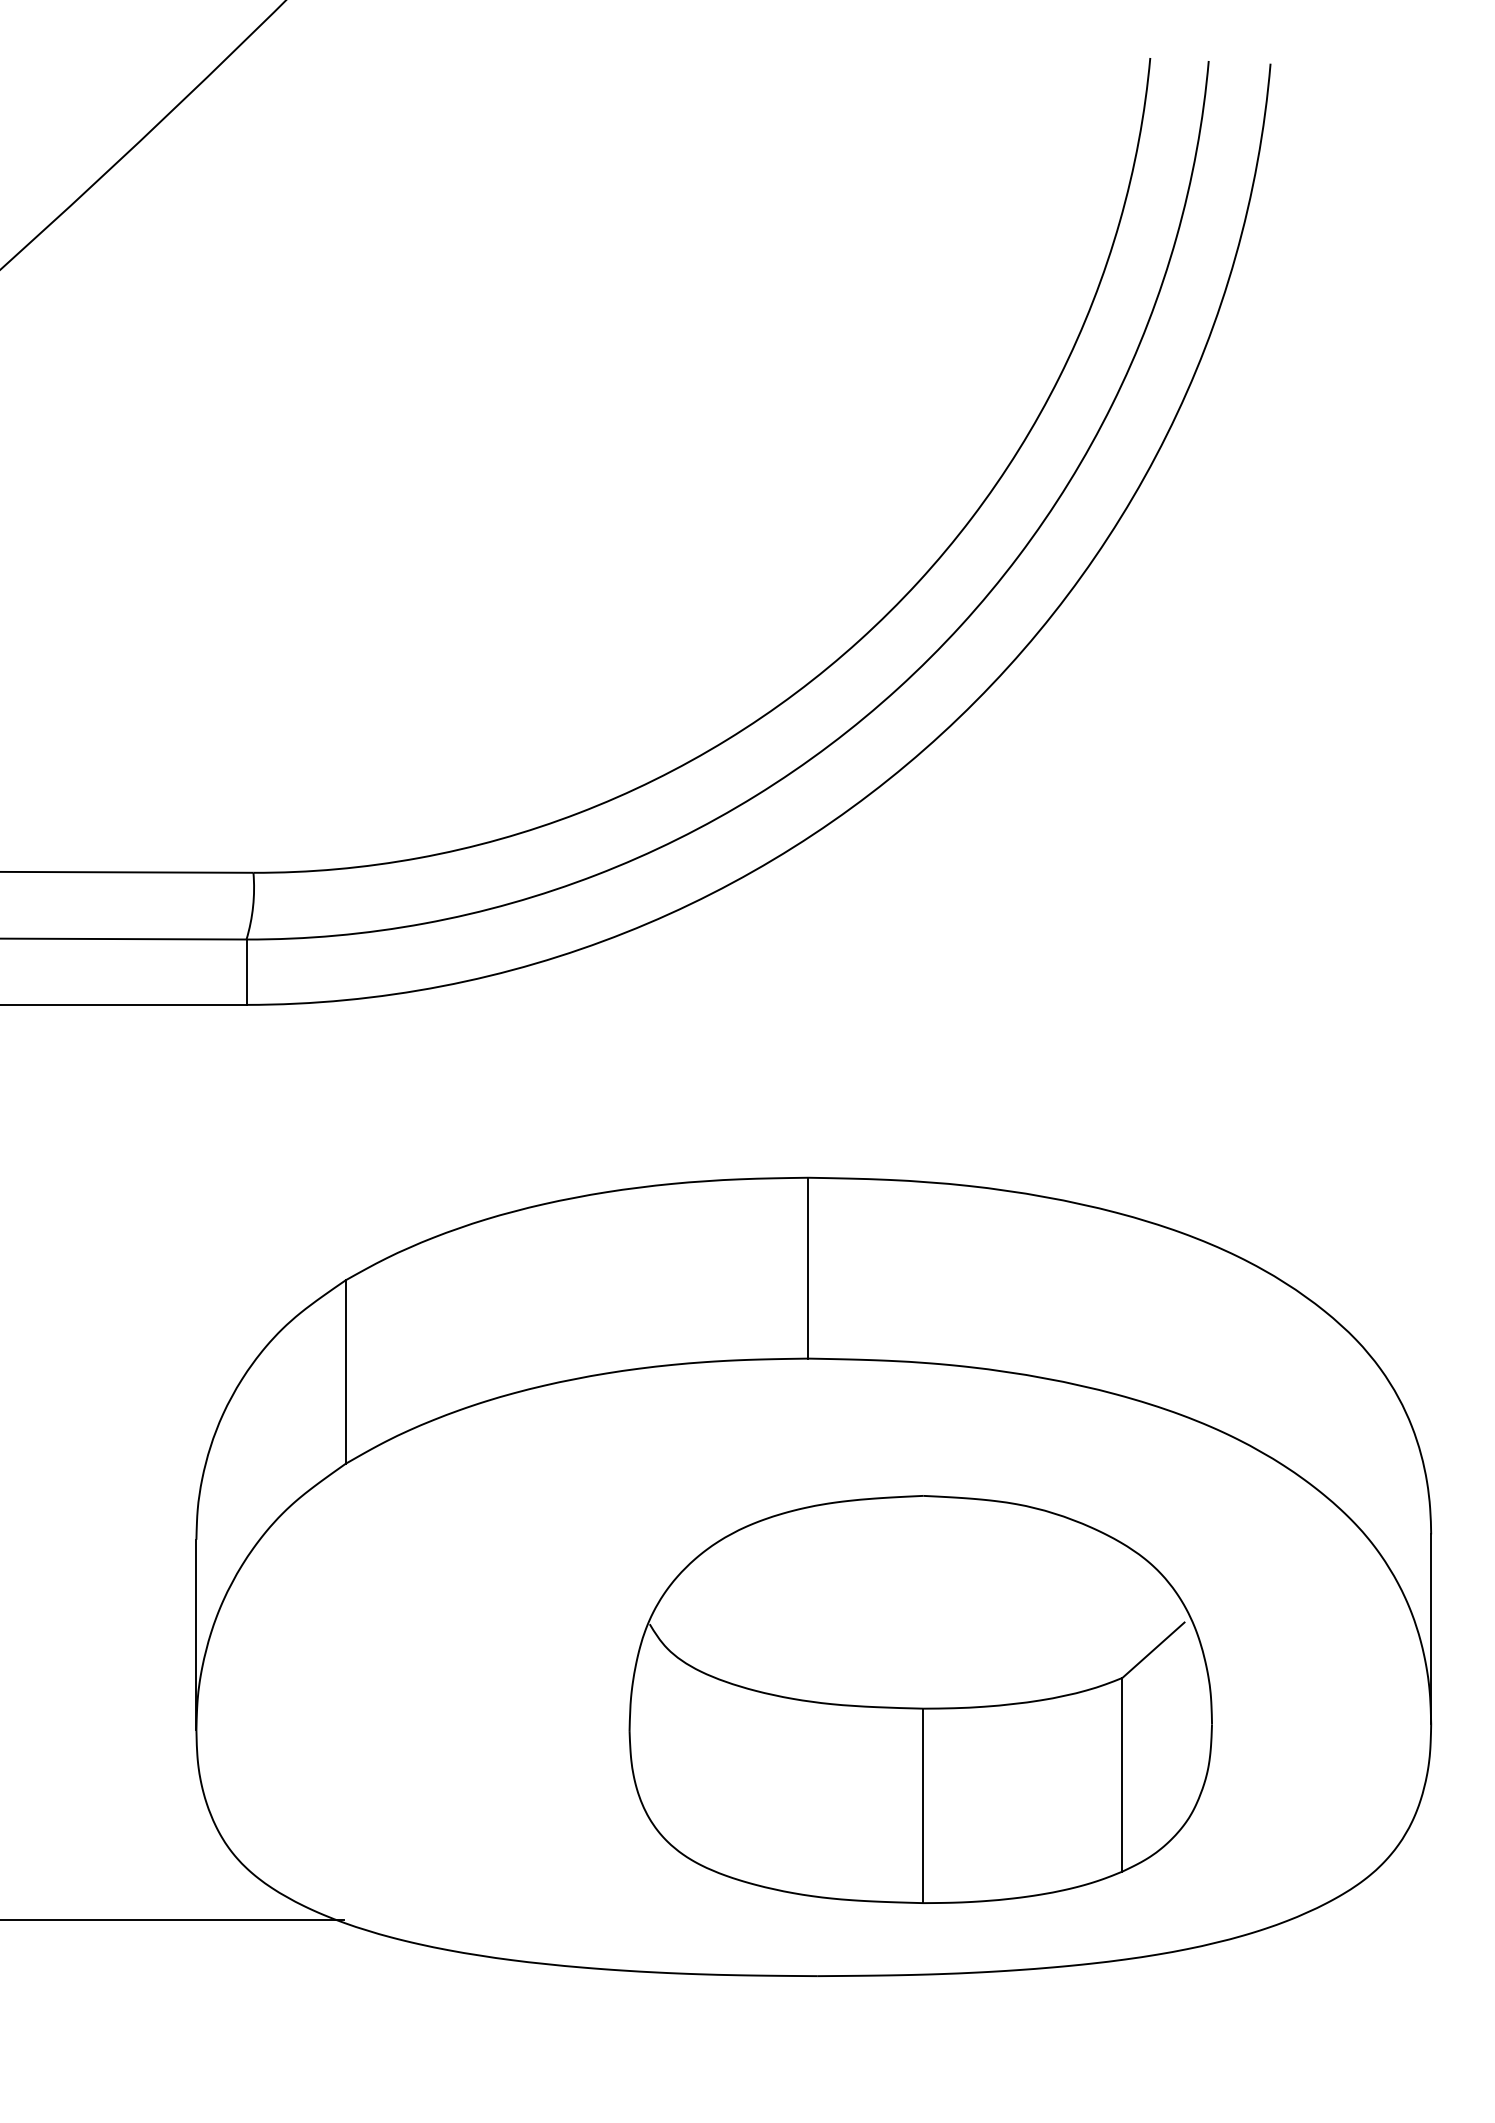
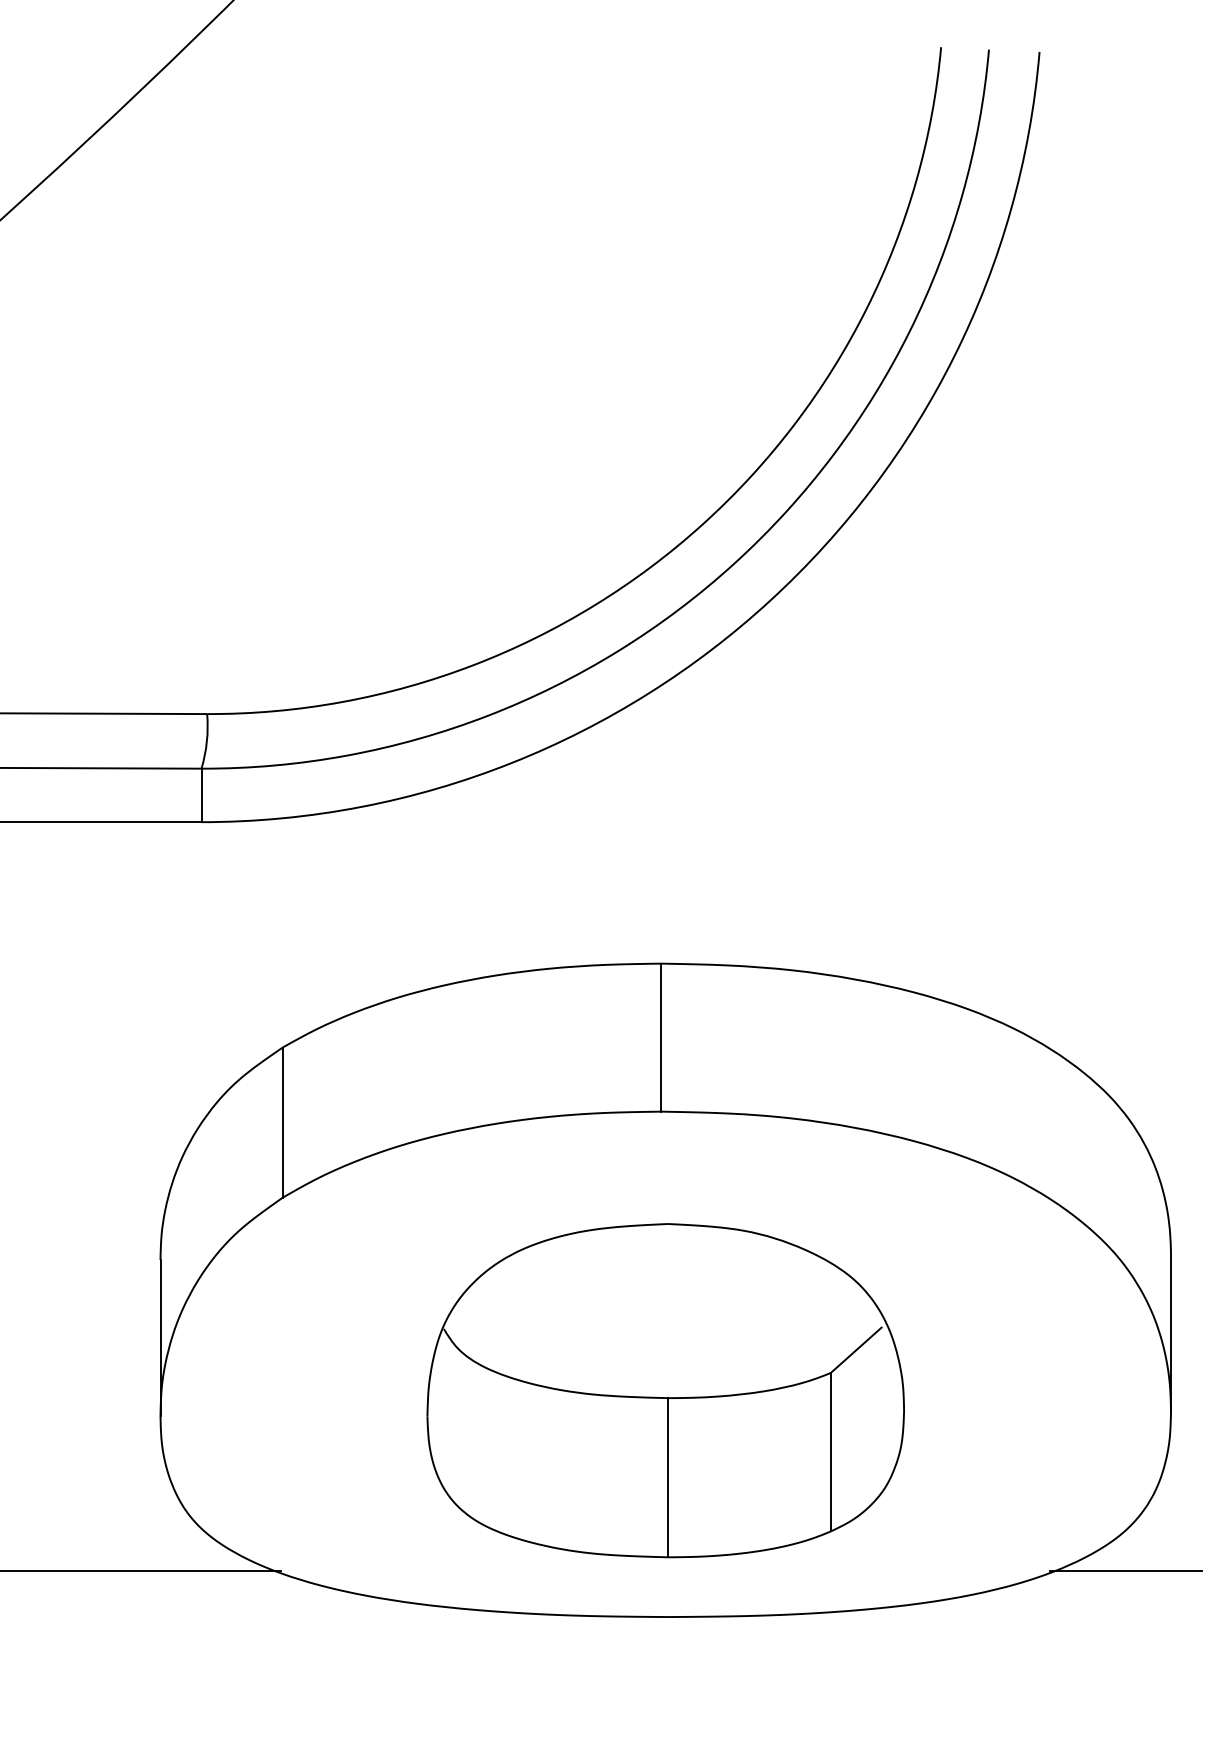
part: (920, 1699) -> (665, 1390), moved
line: (1375, 1920) -> (1125, 1571), added

